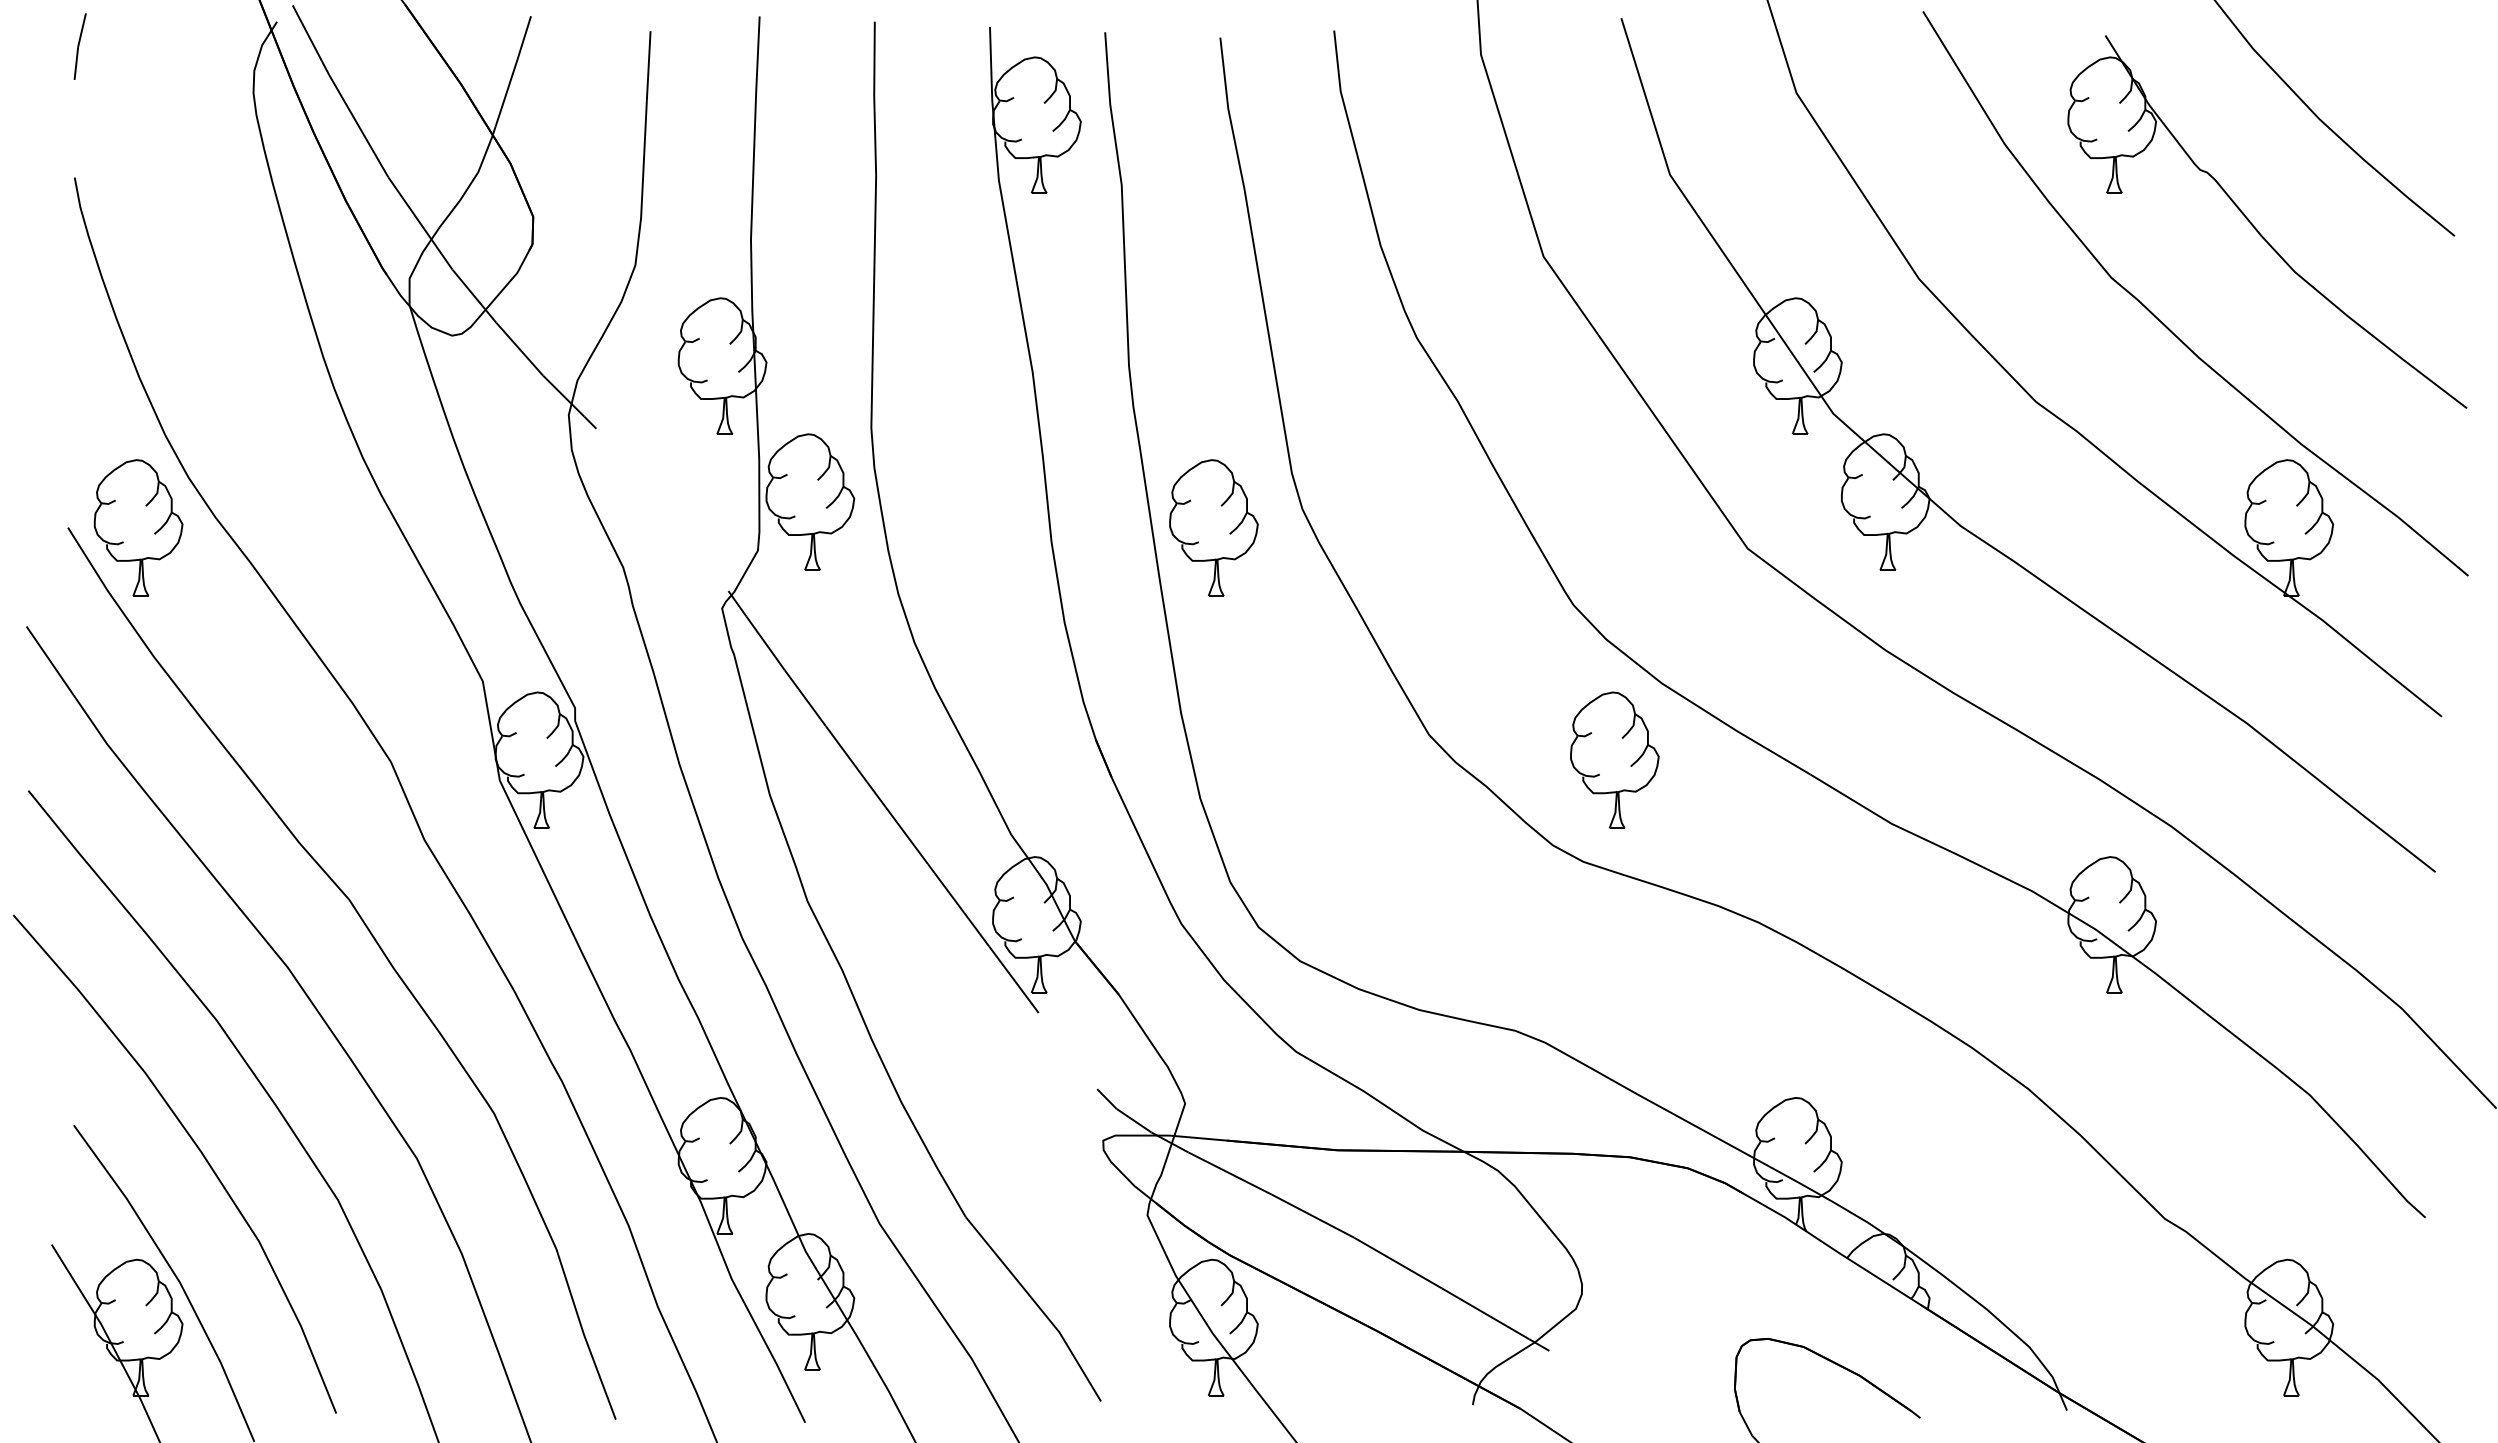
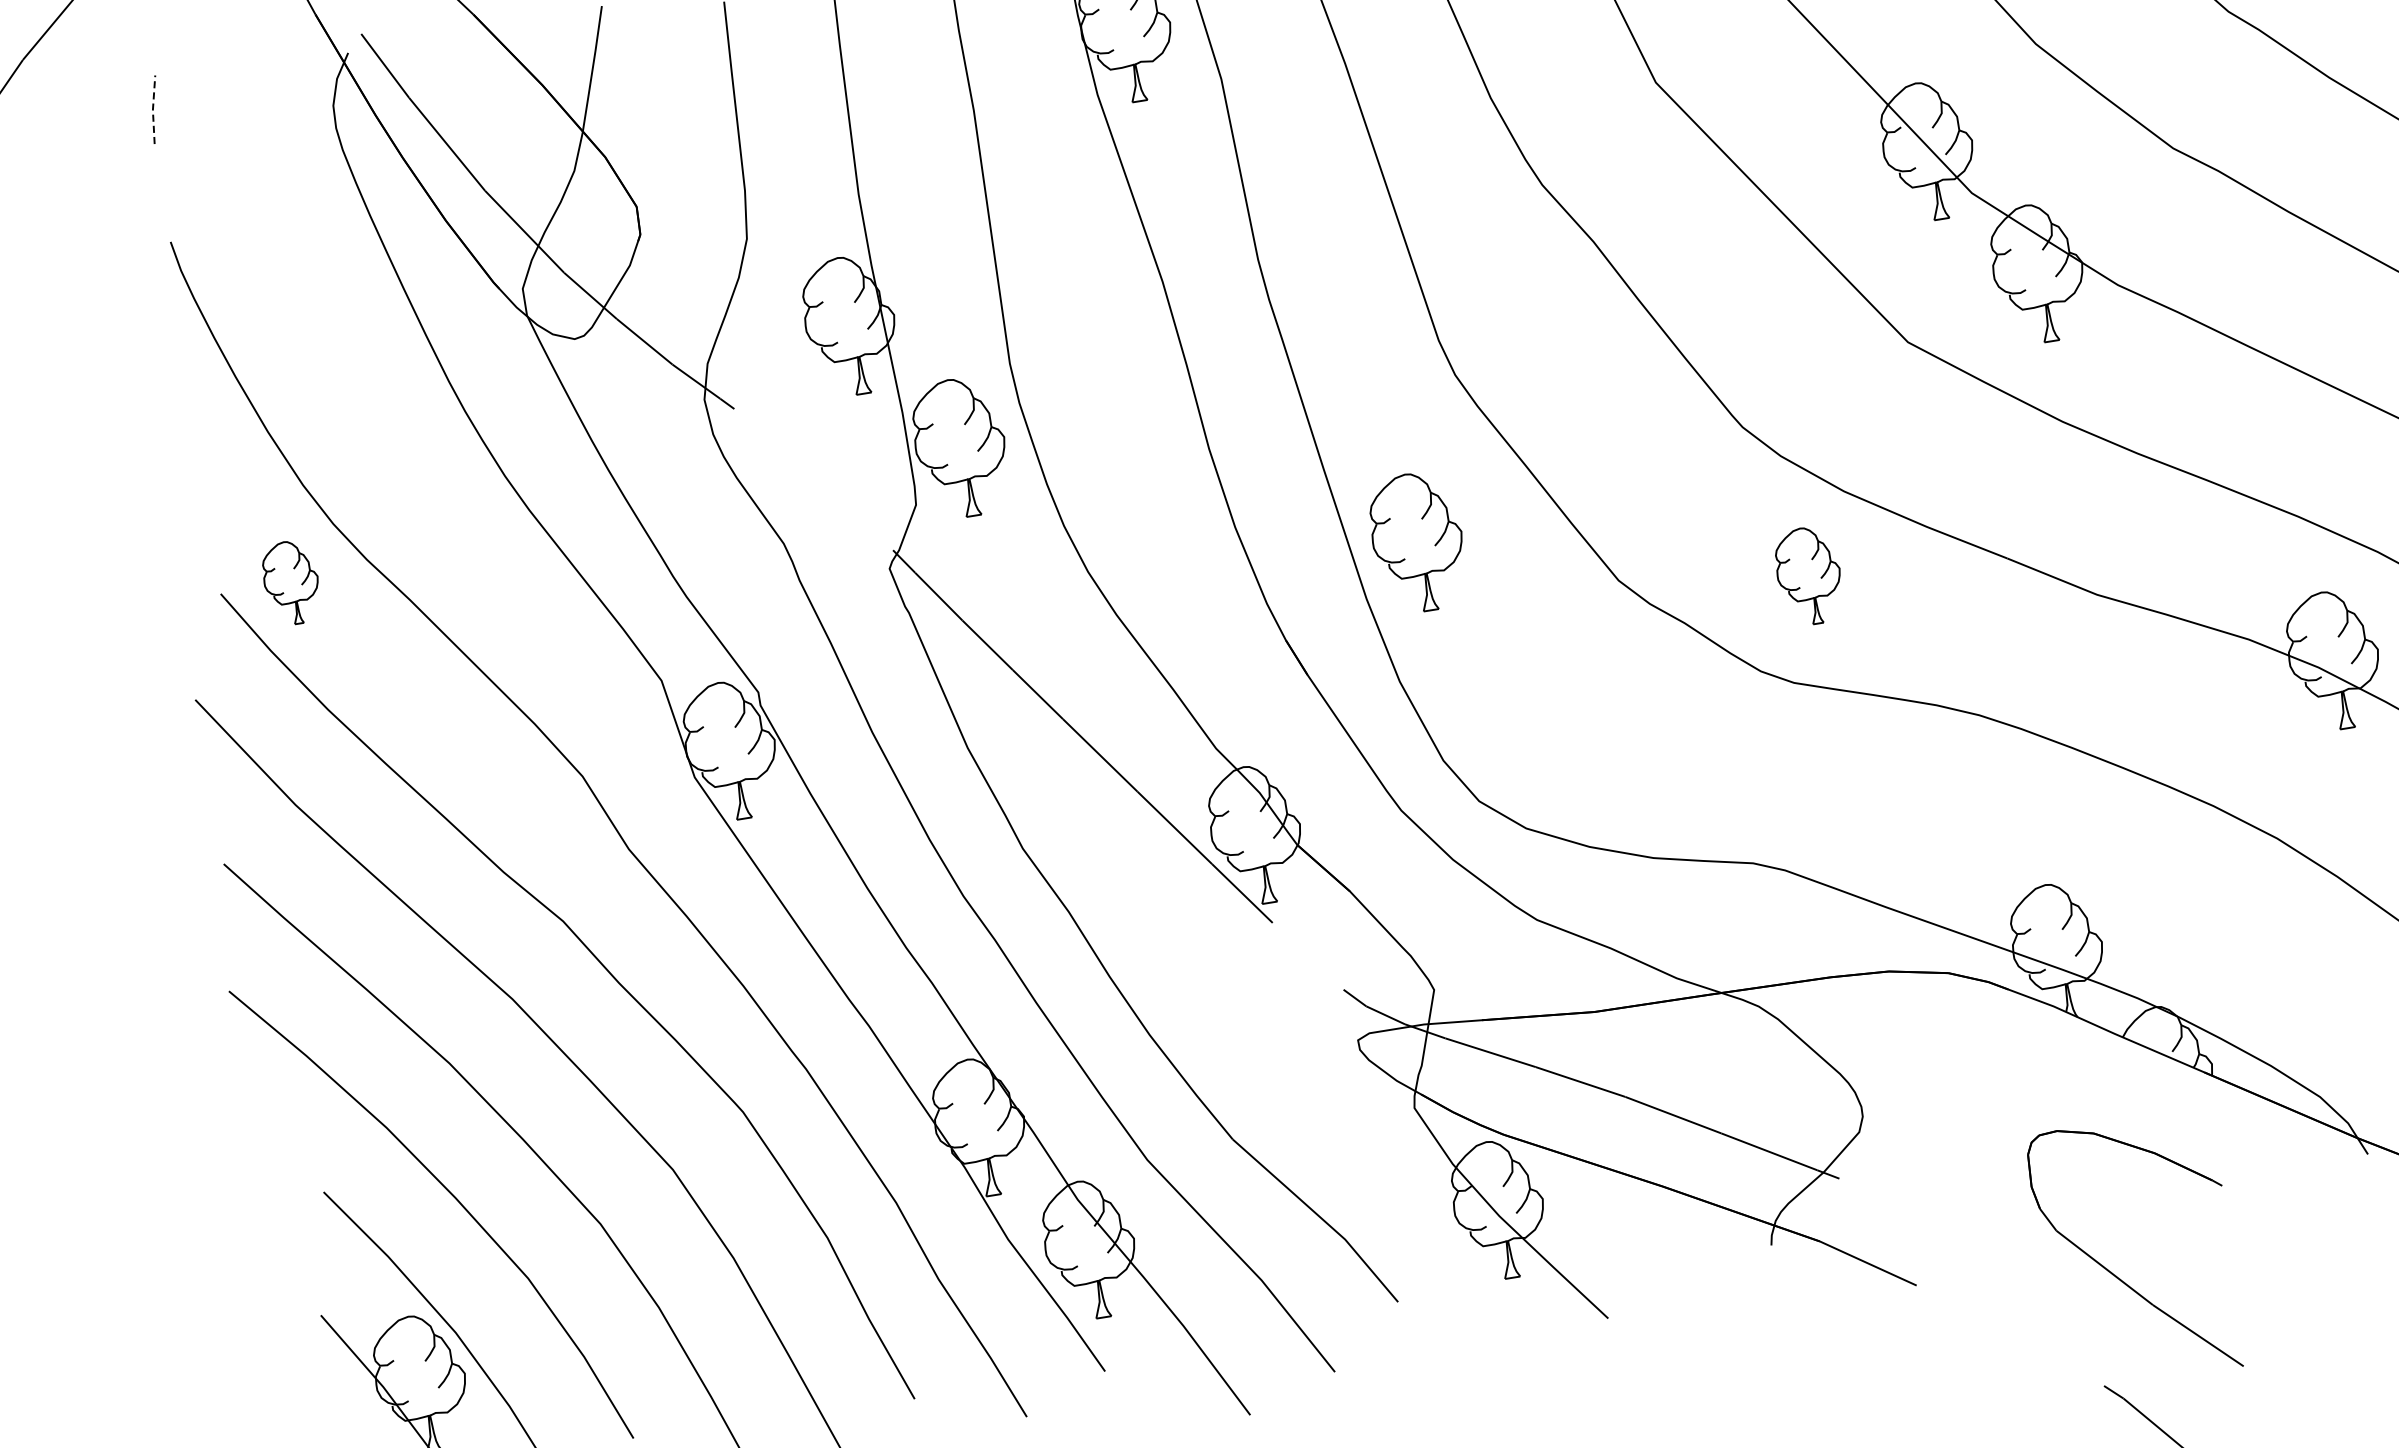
line: (78, 46) -> (153, 109), solid -> dashed
part: (138, 527) -> (291, 582), size x0.6
part: (1213, 527) -> (1417, 541), moved
part: (1614, 759) -> (1808, 575), size x0.7

